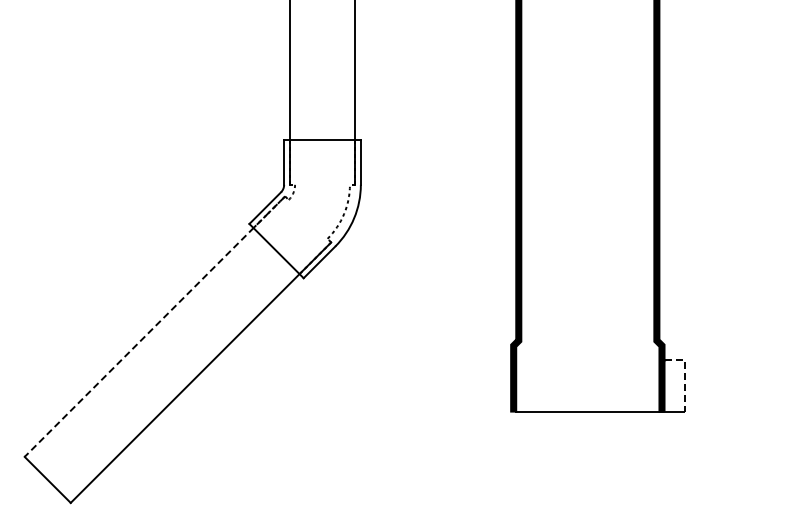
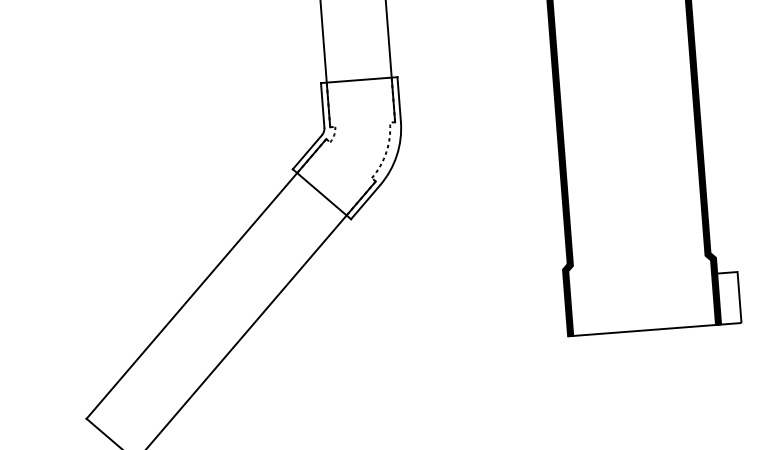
line: (154, 327) -> (206, 279), dashed -> solid
line: (685, 375) -> (739, 286), dashed -> solid

